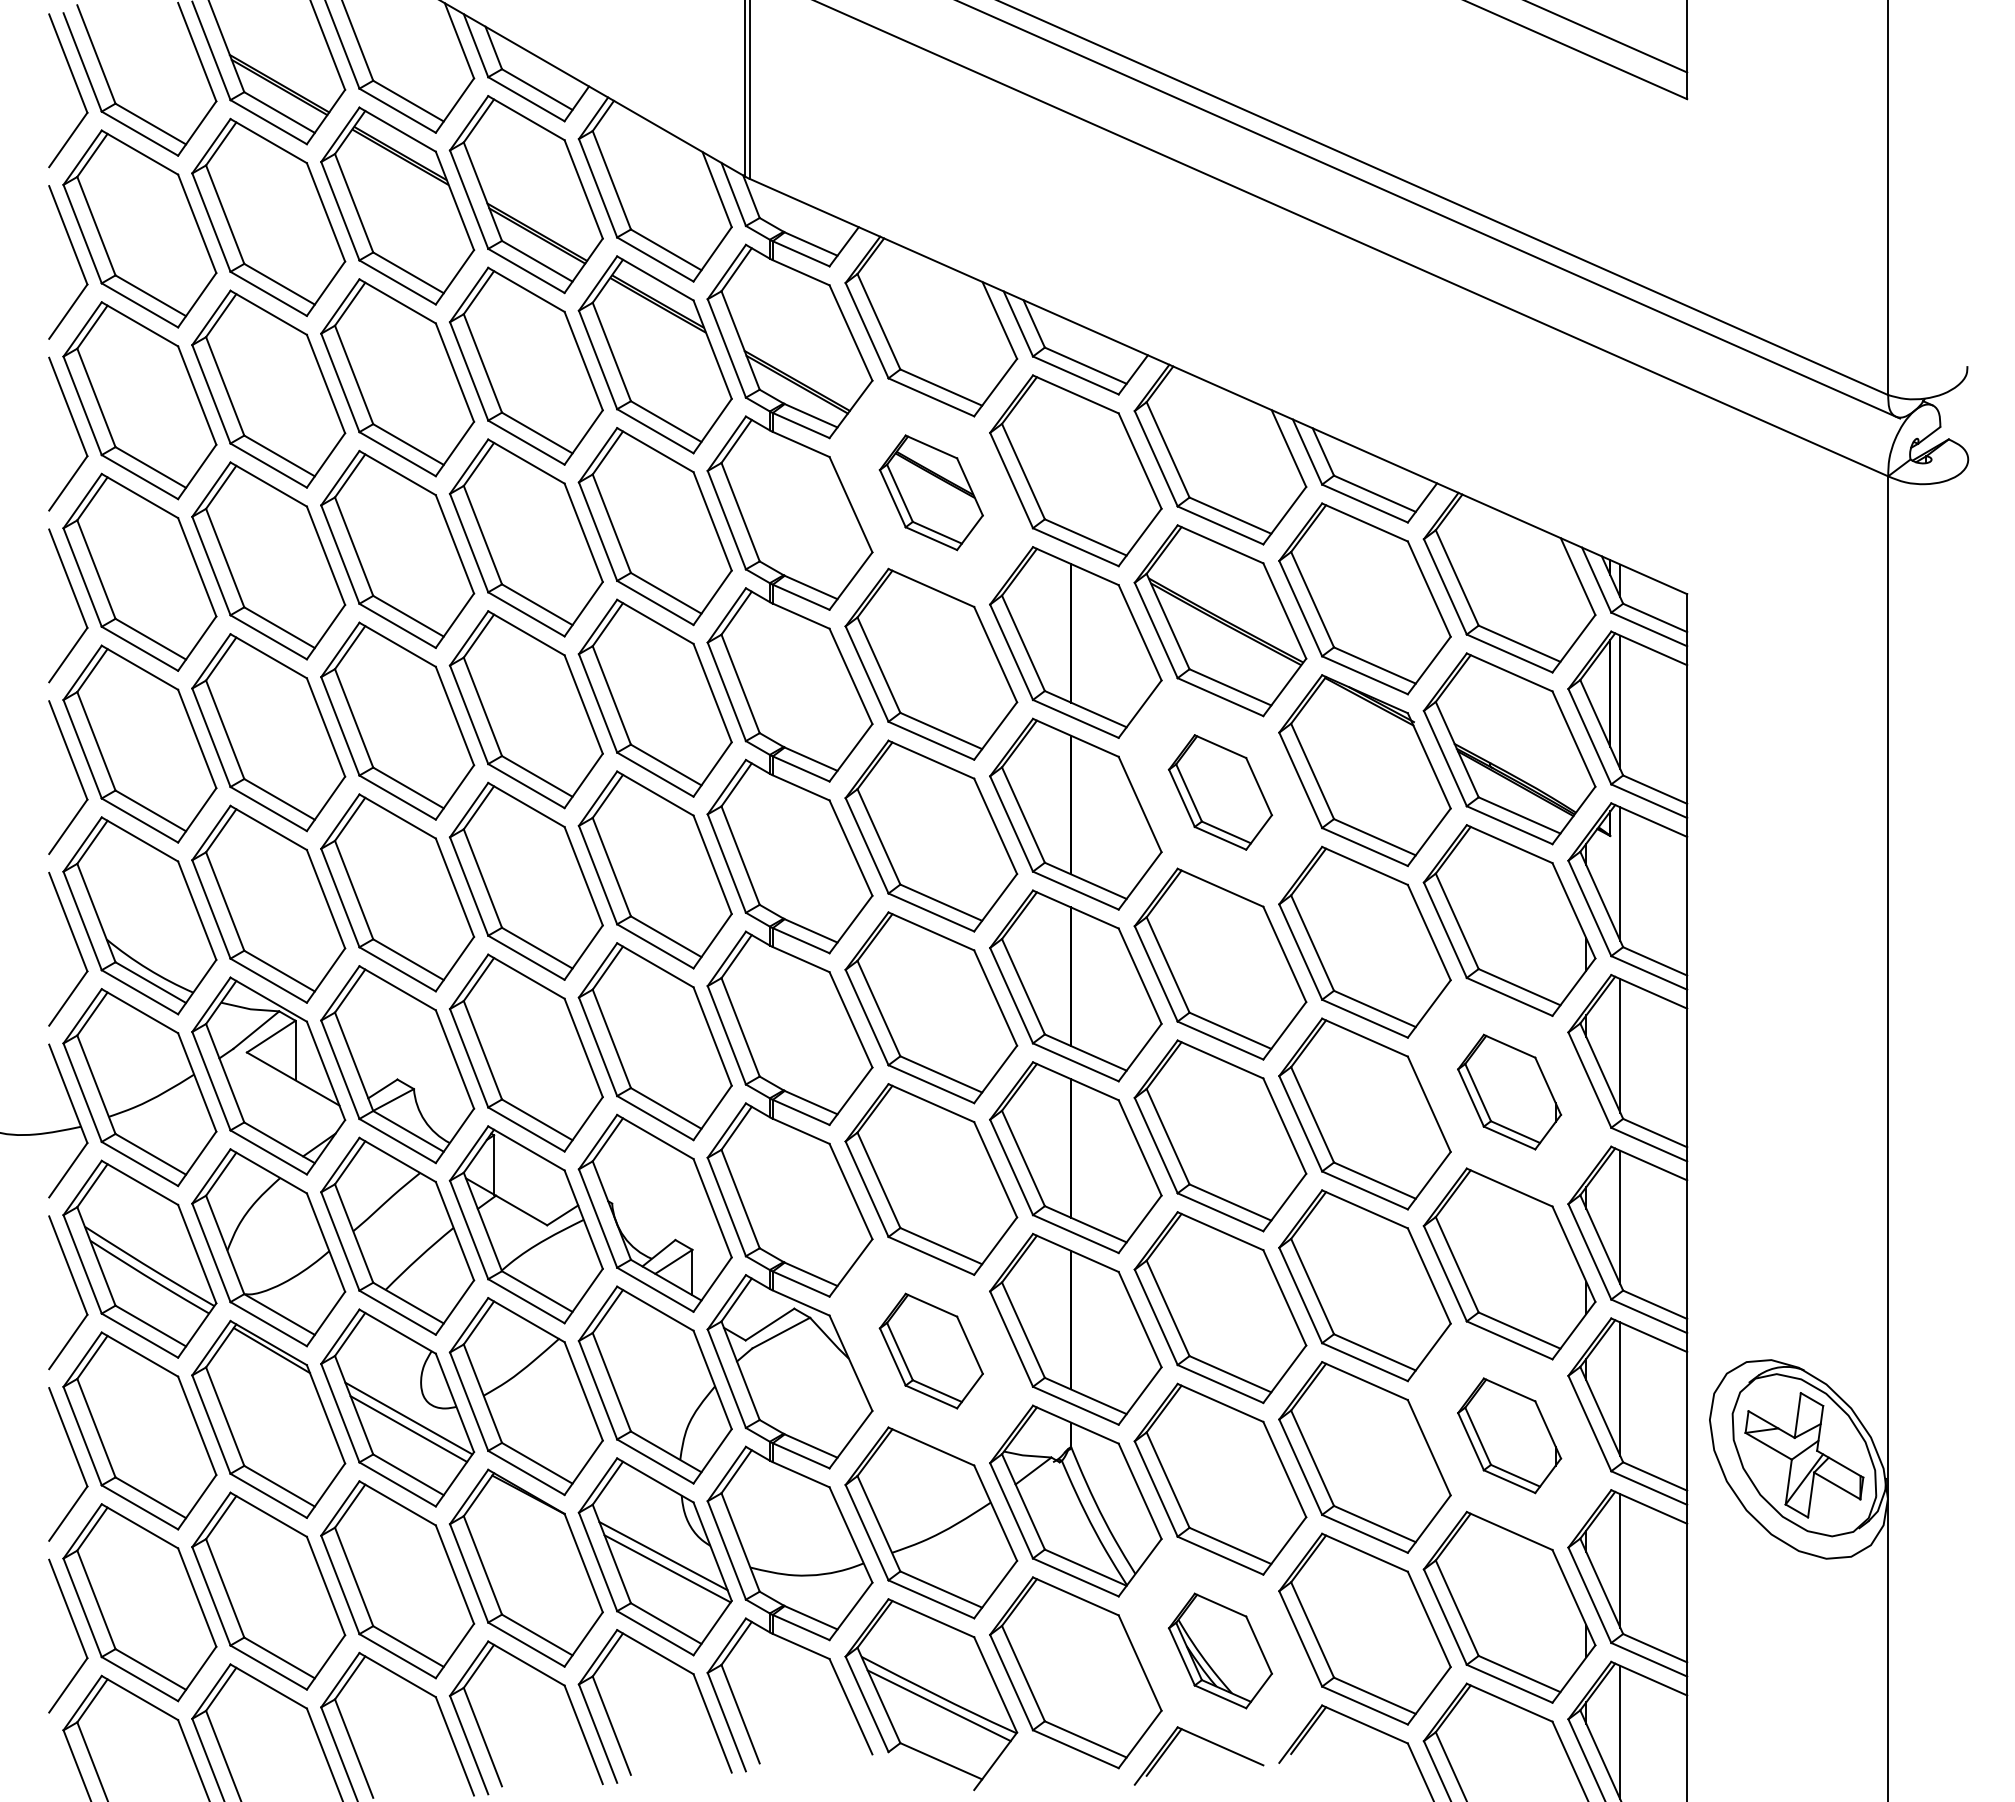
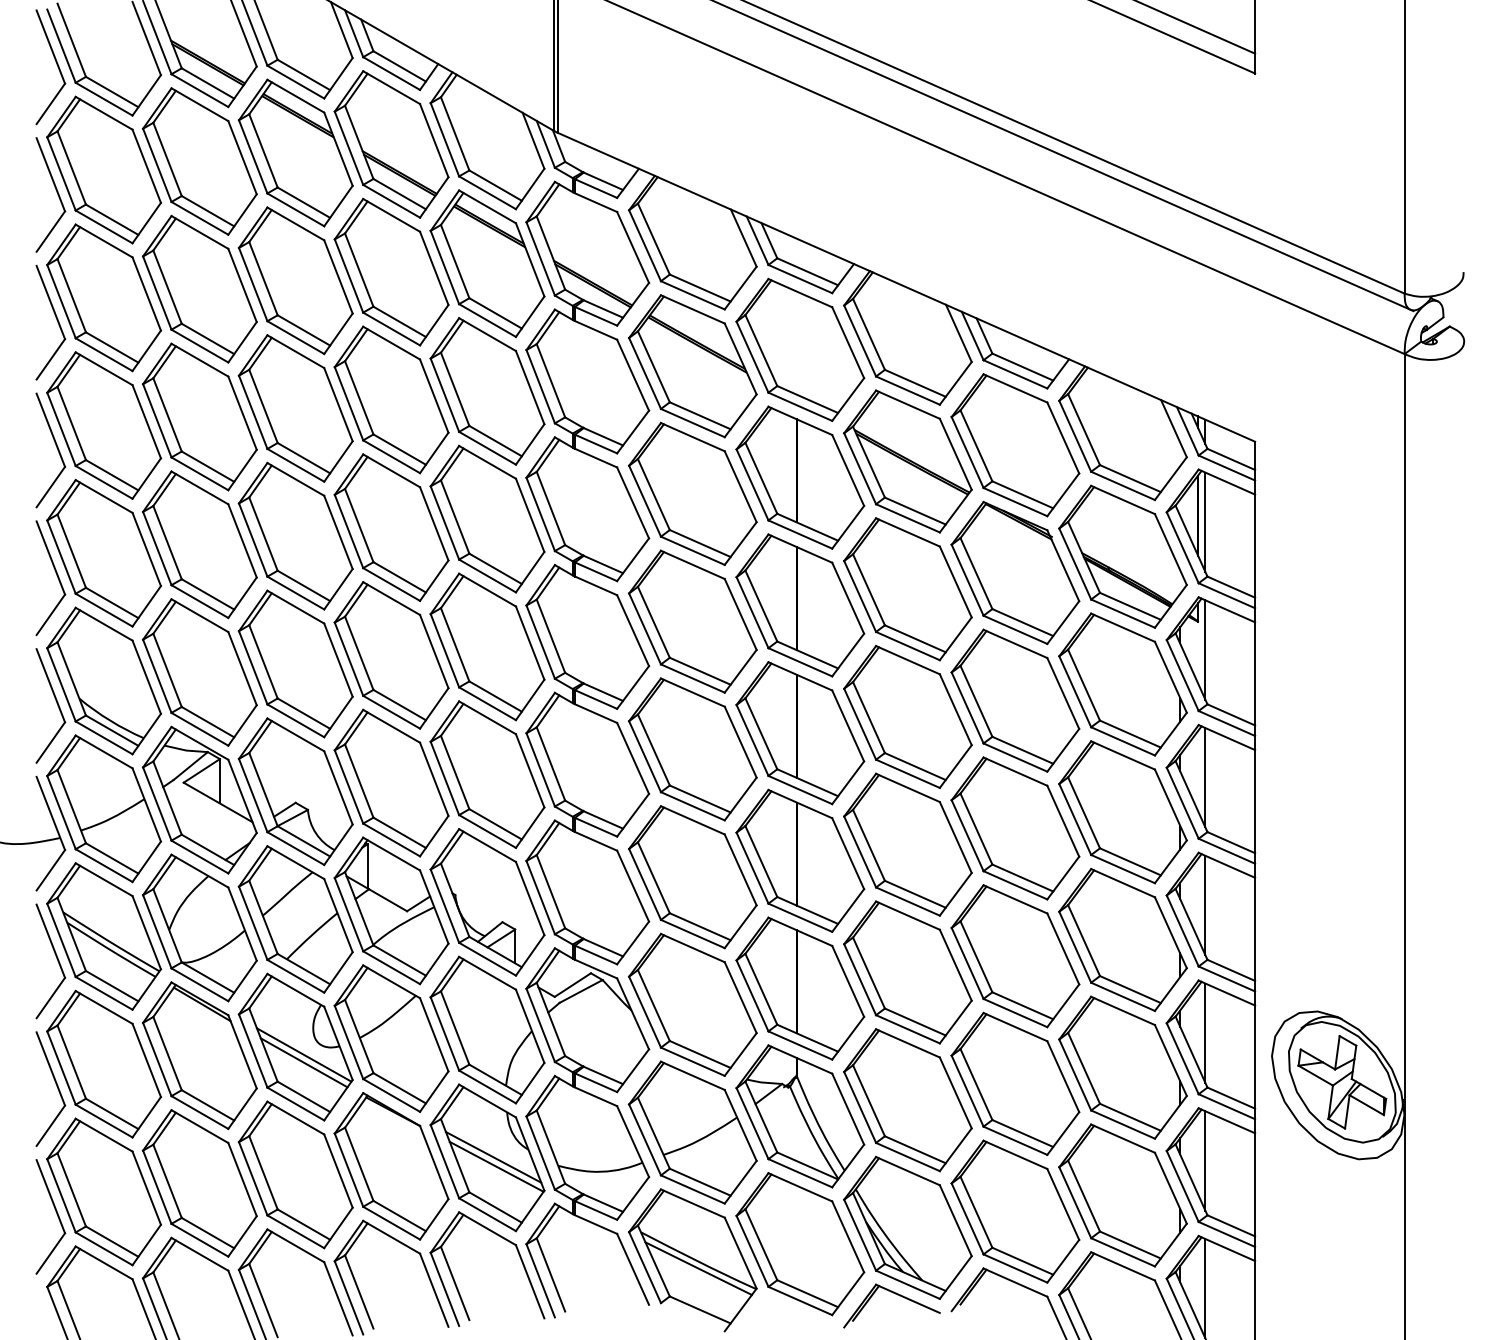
part: (931, 492) -> (692, 366), size x1.67
part: (1220, 792) -> (907, 589), size x1.67
part: (1509, 1091) -> (1122, 811), size x1.67
part: (931, 1350) -> (692, 1004), size x1.67
part: (1509, 1435) -> (1122, 1067), size x1.67
part: (1220, 1650) -> (907, 1227), size x1.67

